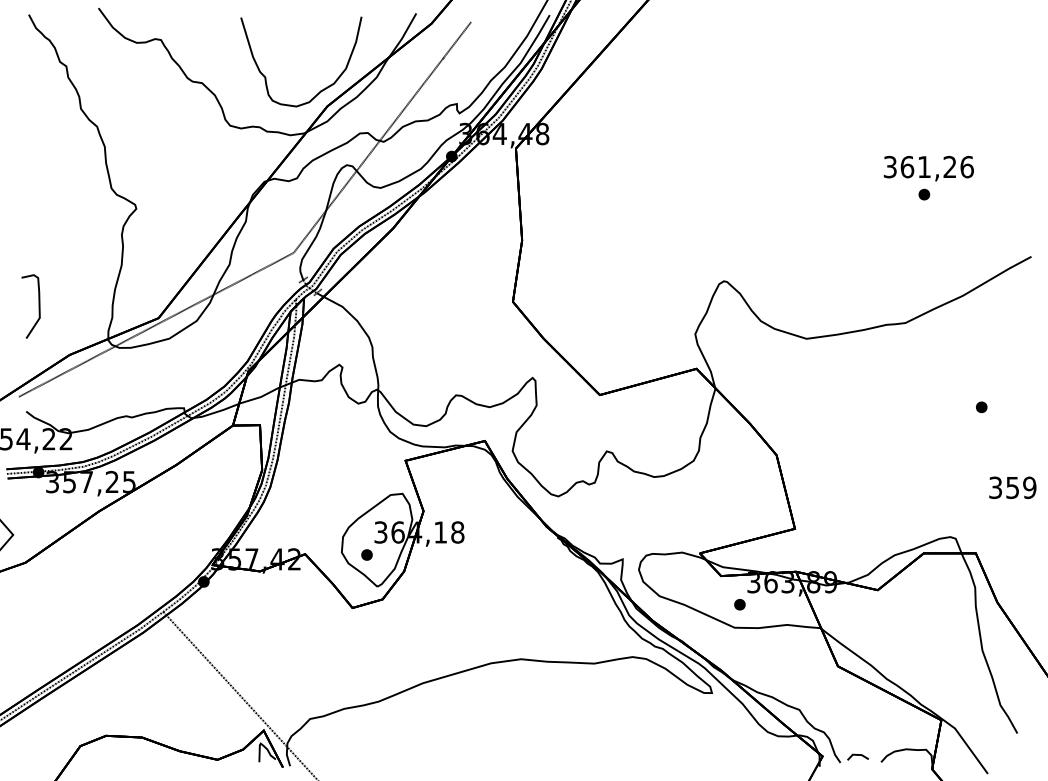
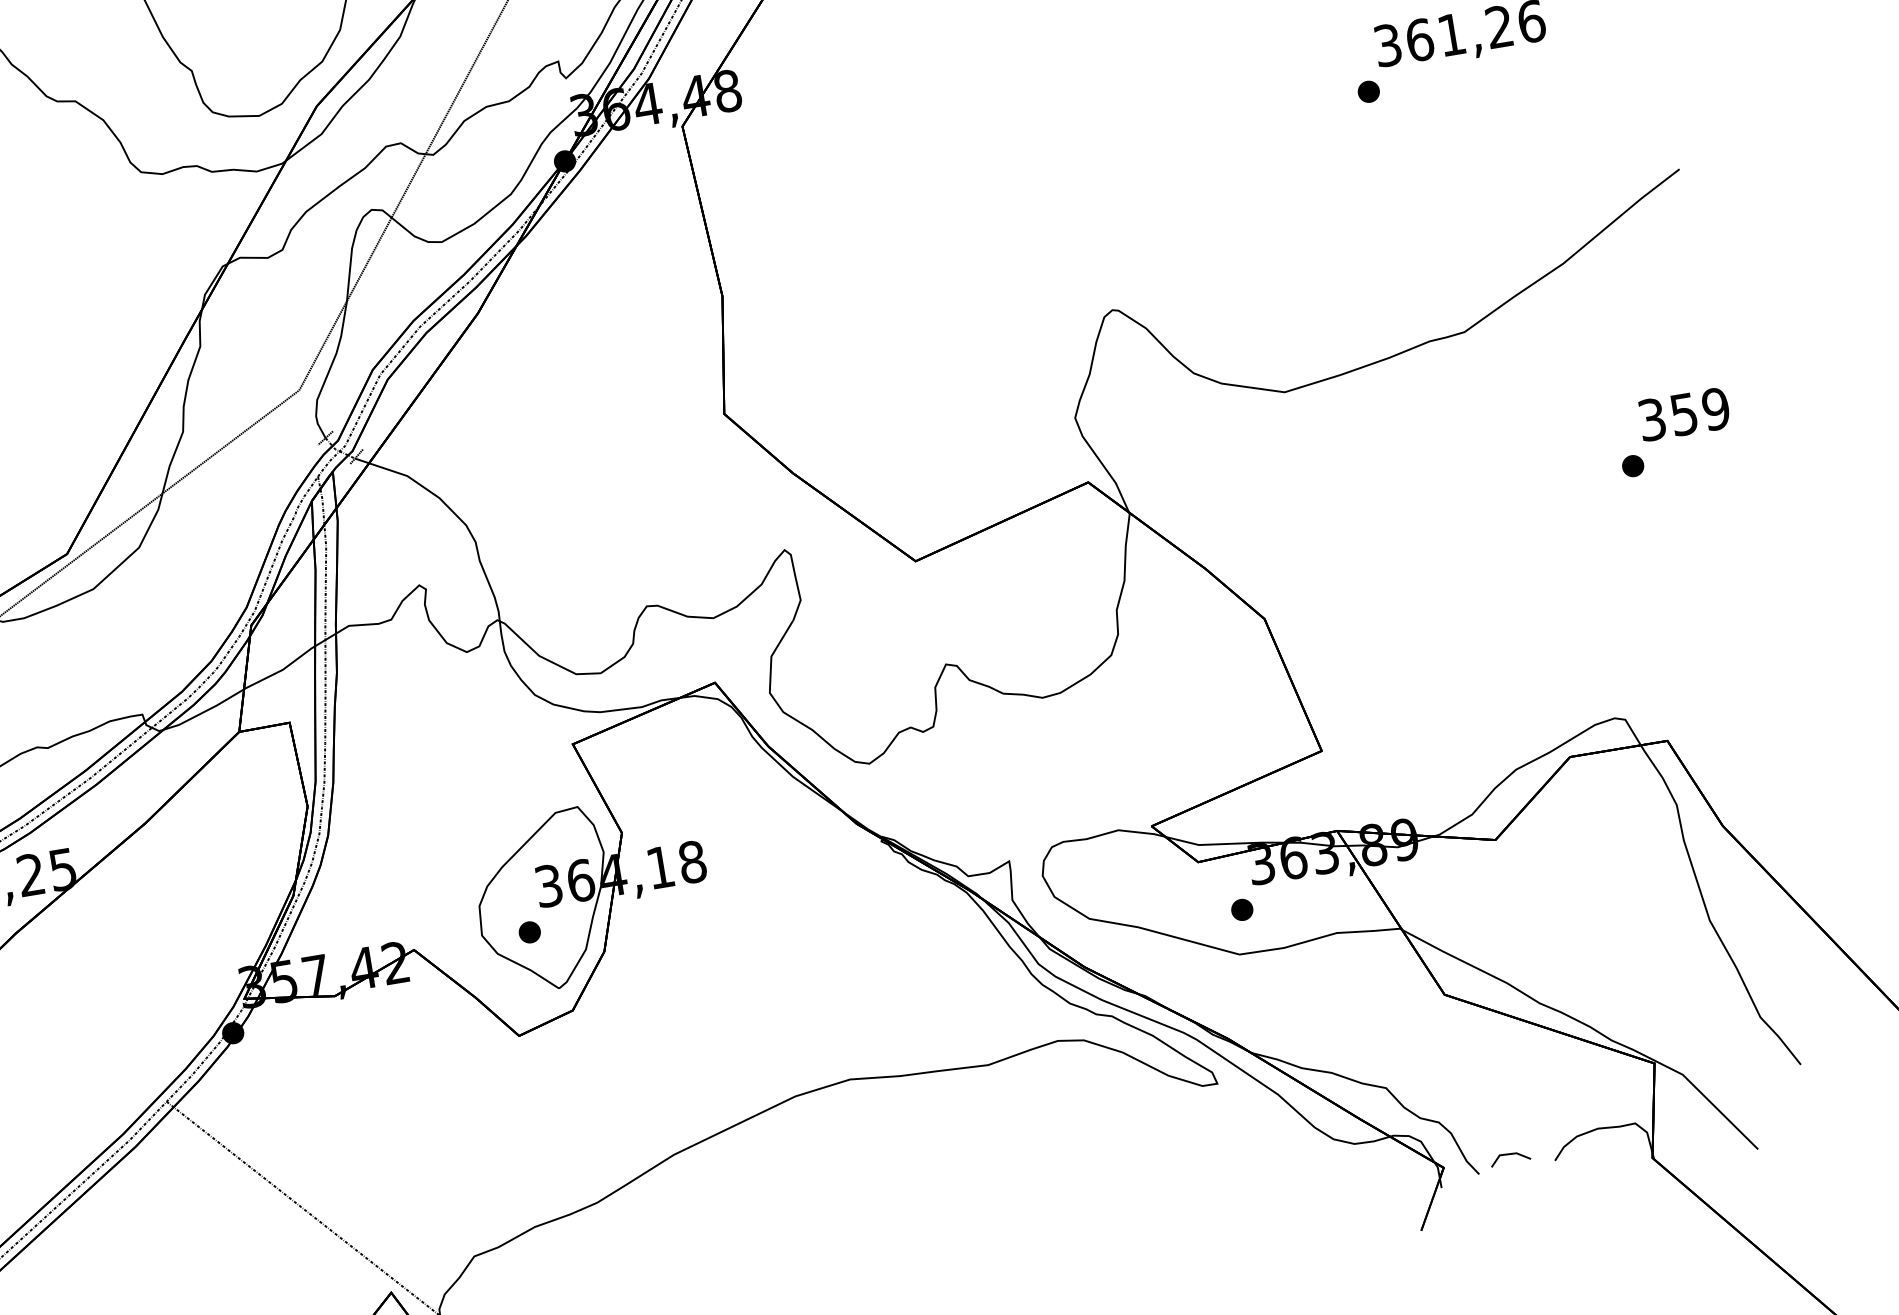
part: (924, 194) -> (1369, 91), moved
text: (1012, 487) -> (1683, 413), moved

